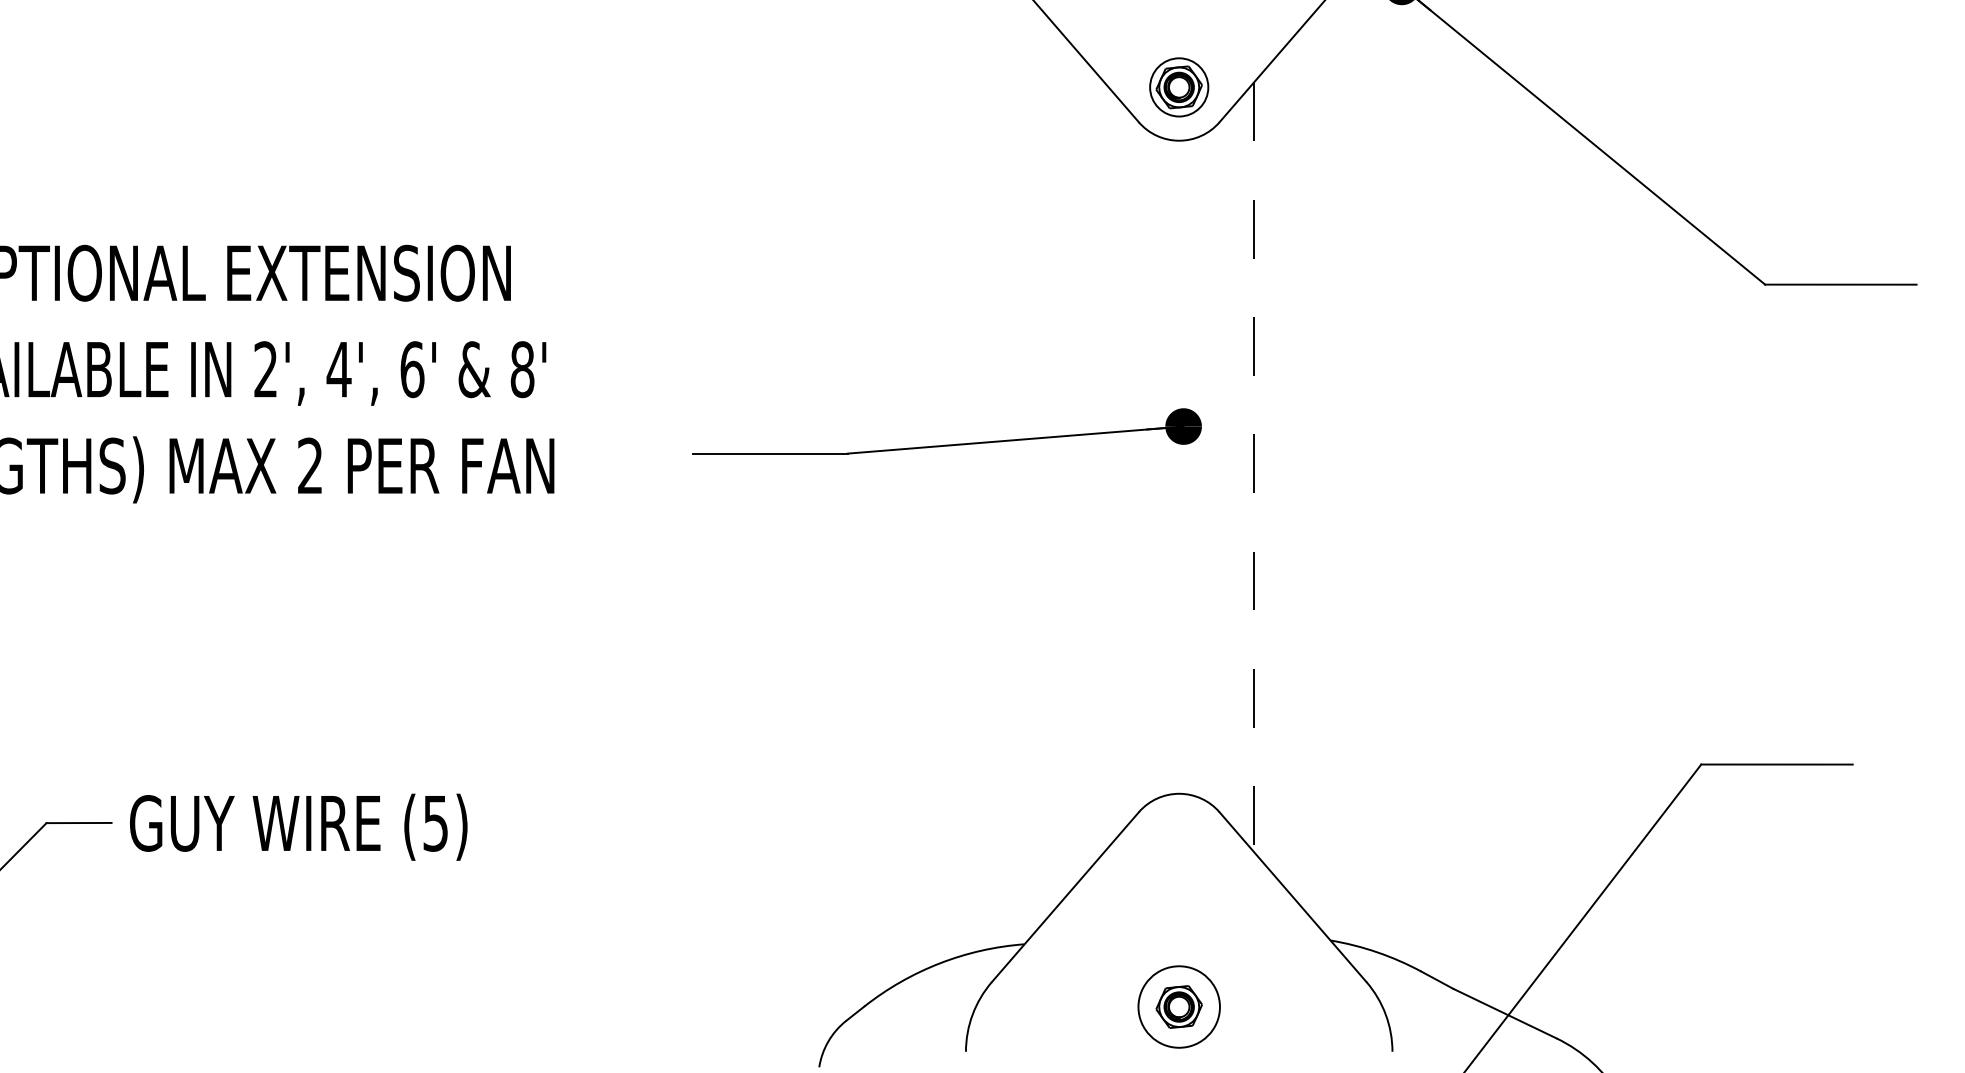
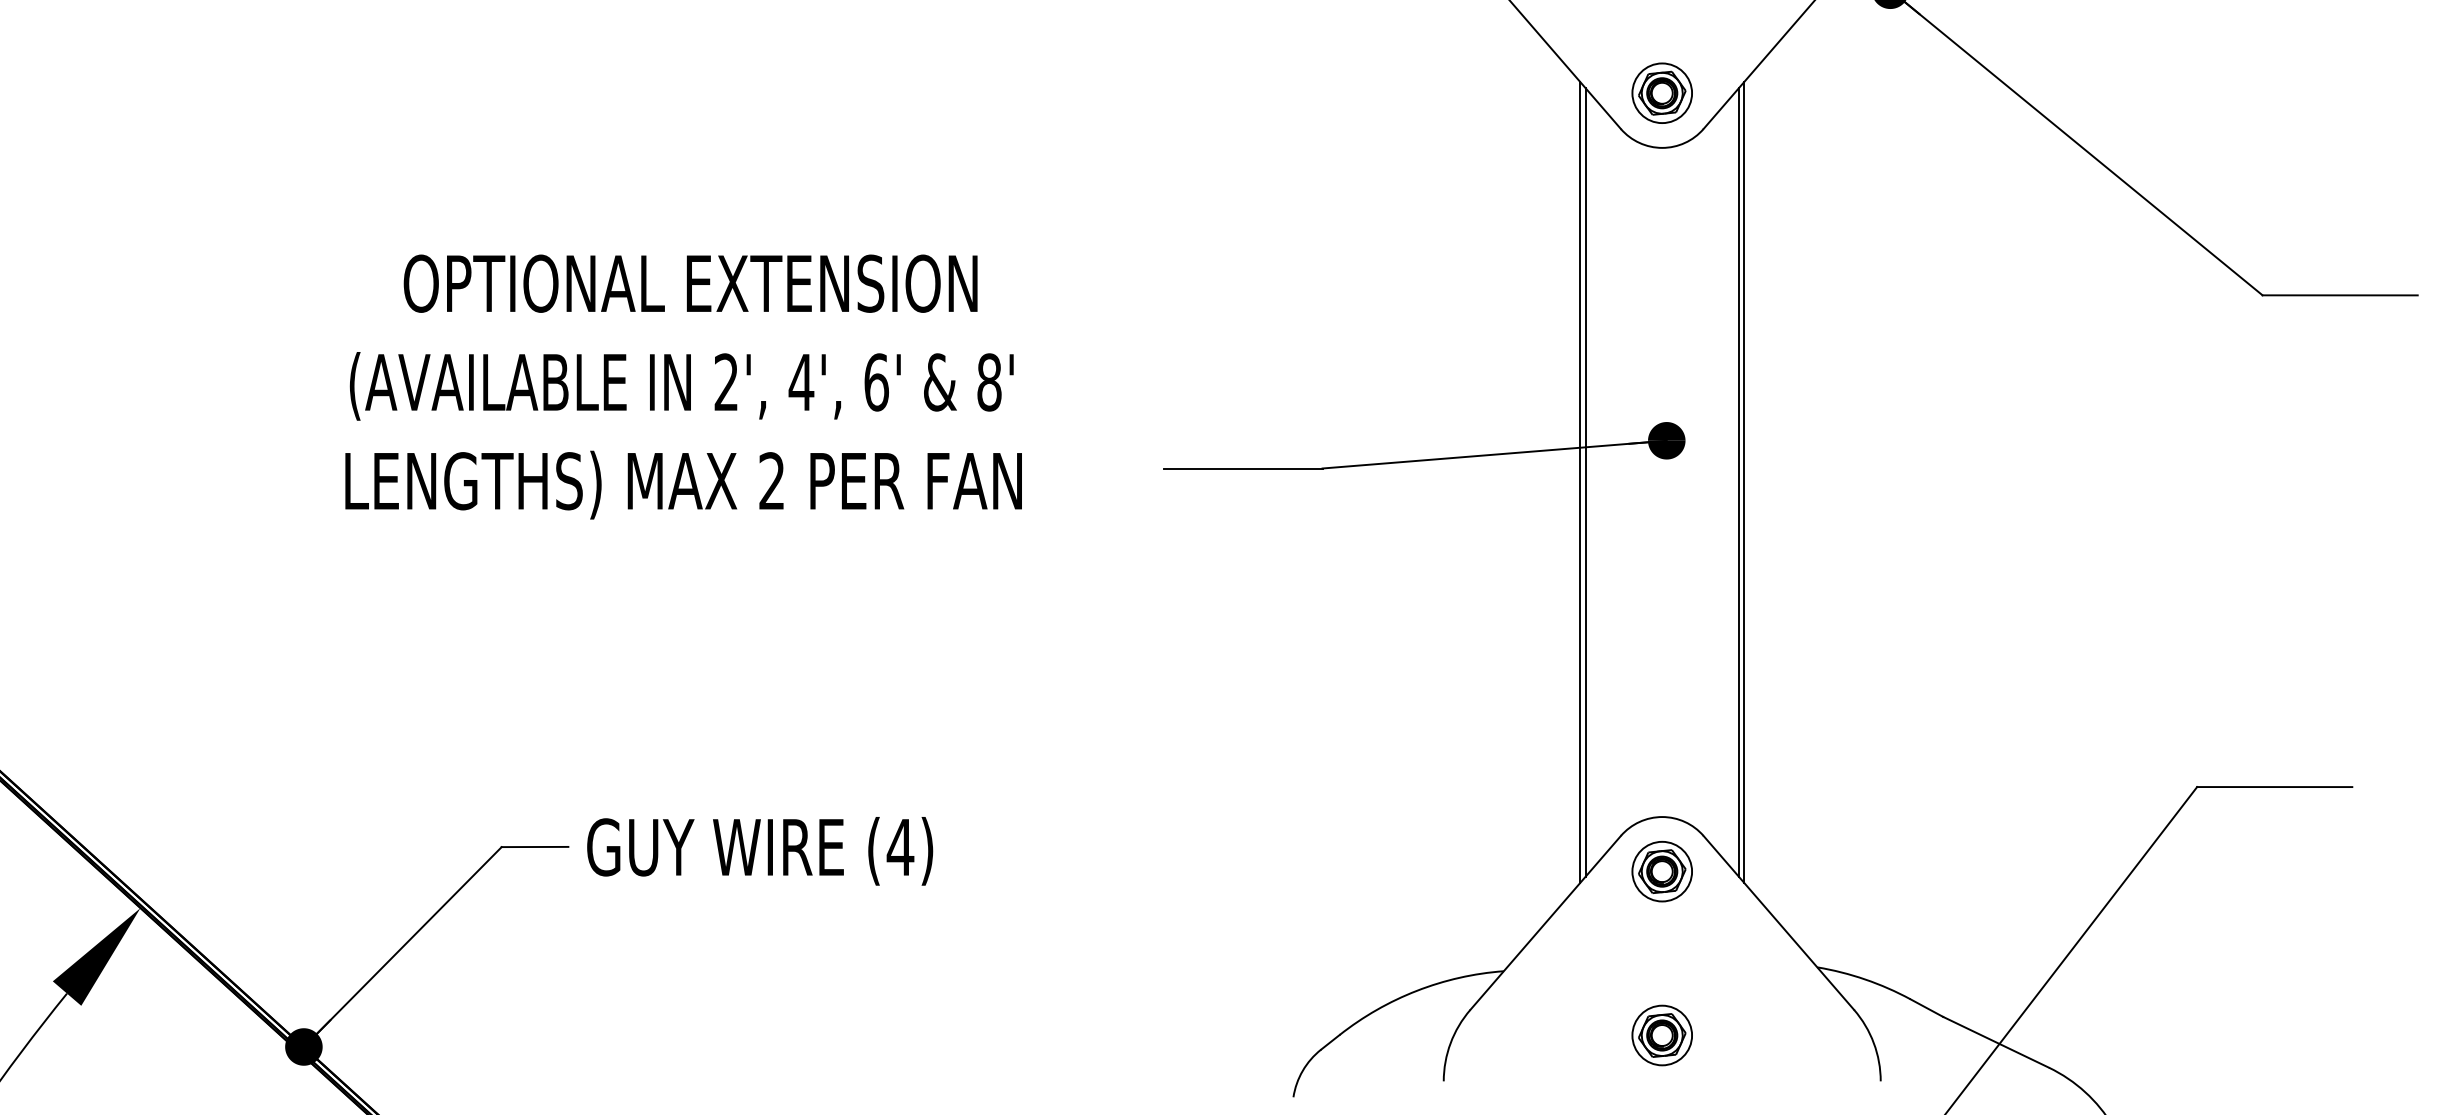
line: (1099, 467) -> (1580, 482), added
line: (1104, 467) -> (1585, 482), added
line: (1253, 467) -> (1738, 482), dashed -> solid
line: (1259, 467) -> (1744, 482), added
text: (435, 823) -> (900, 847), (5) -> (4)
part: (1178, 846) -> (1661, 871), added
circle: (1179, 1007) -> (1662, 1035), size x0.71

